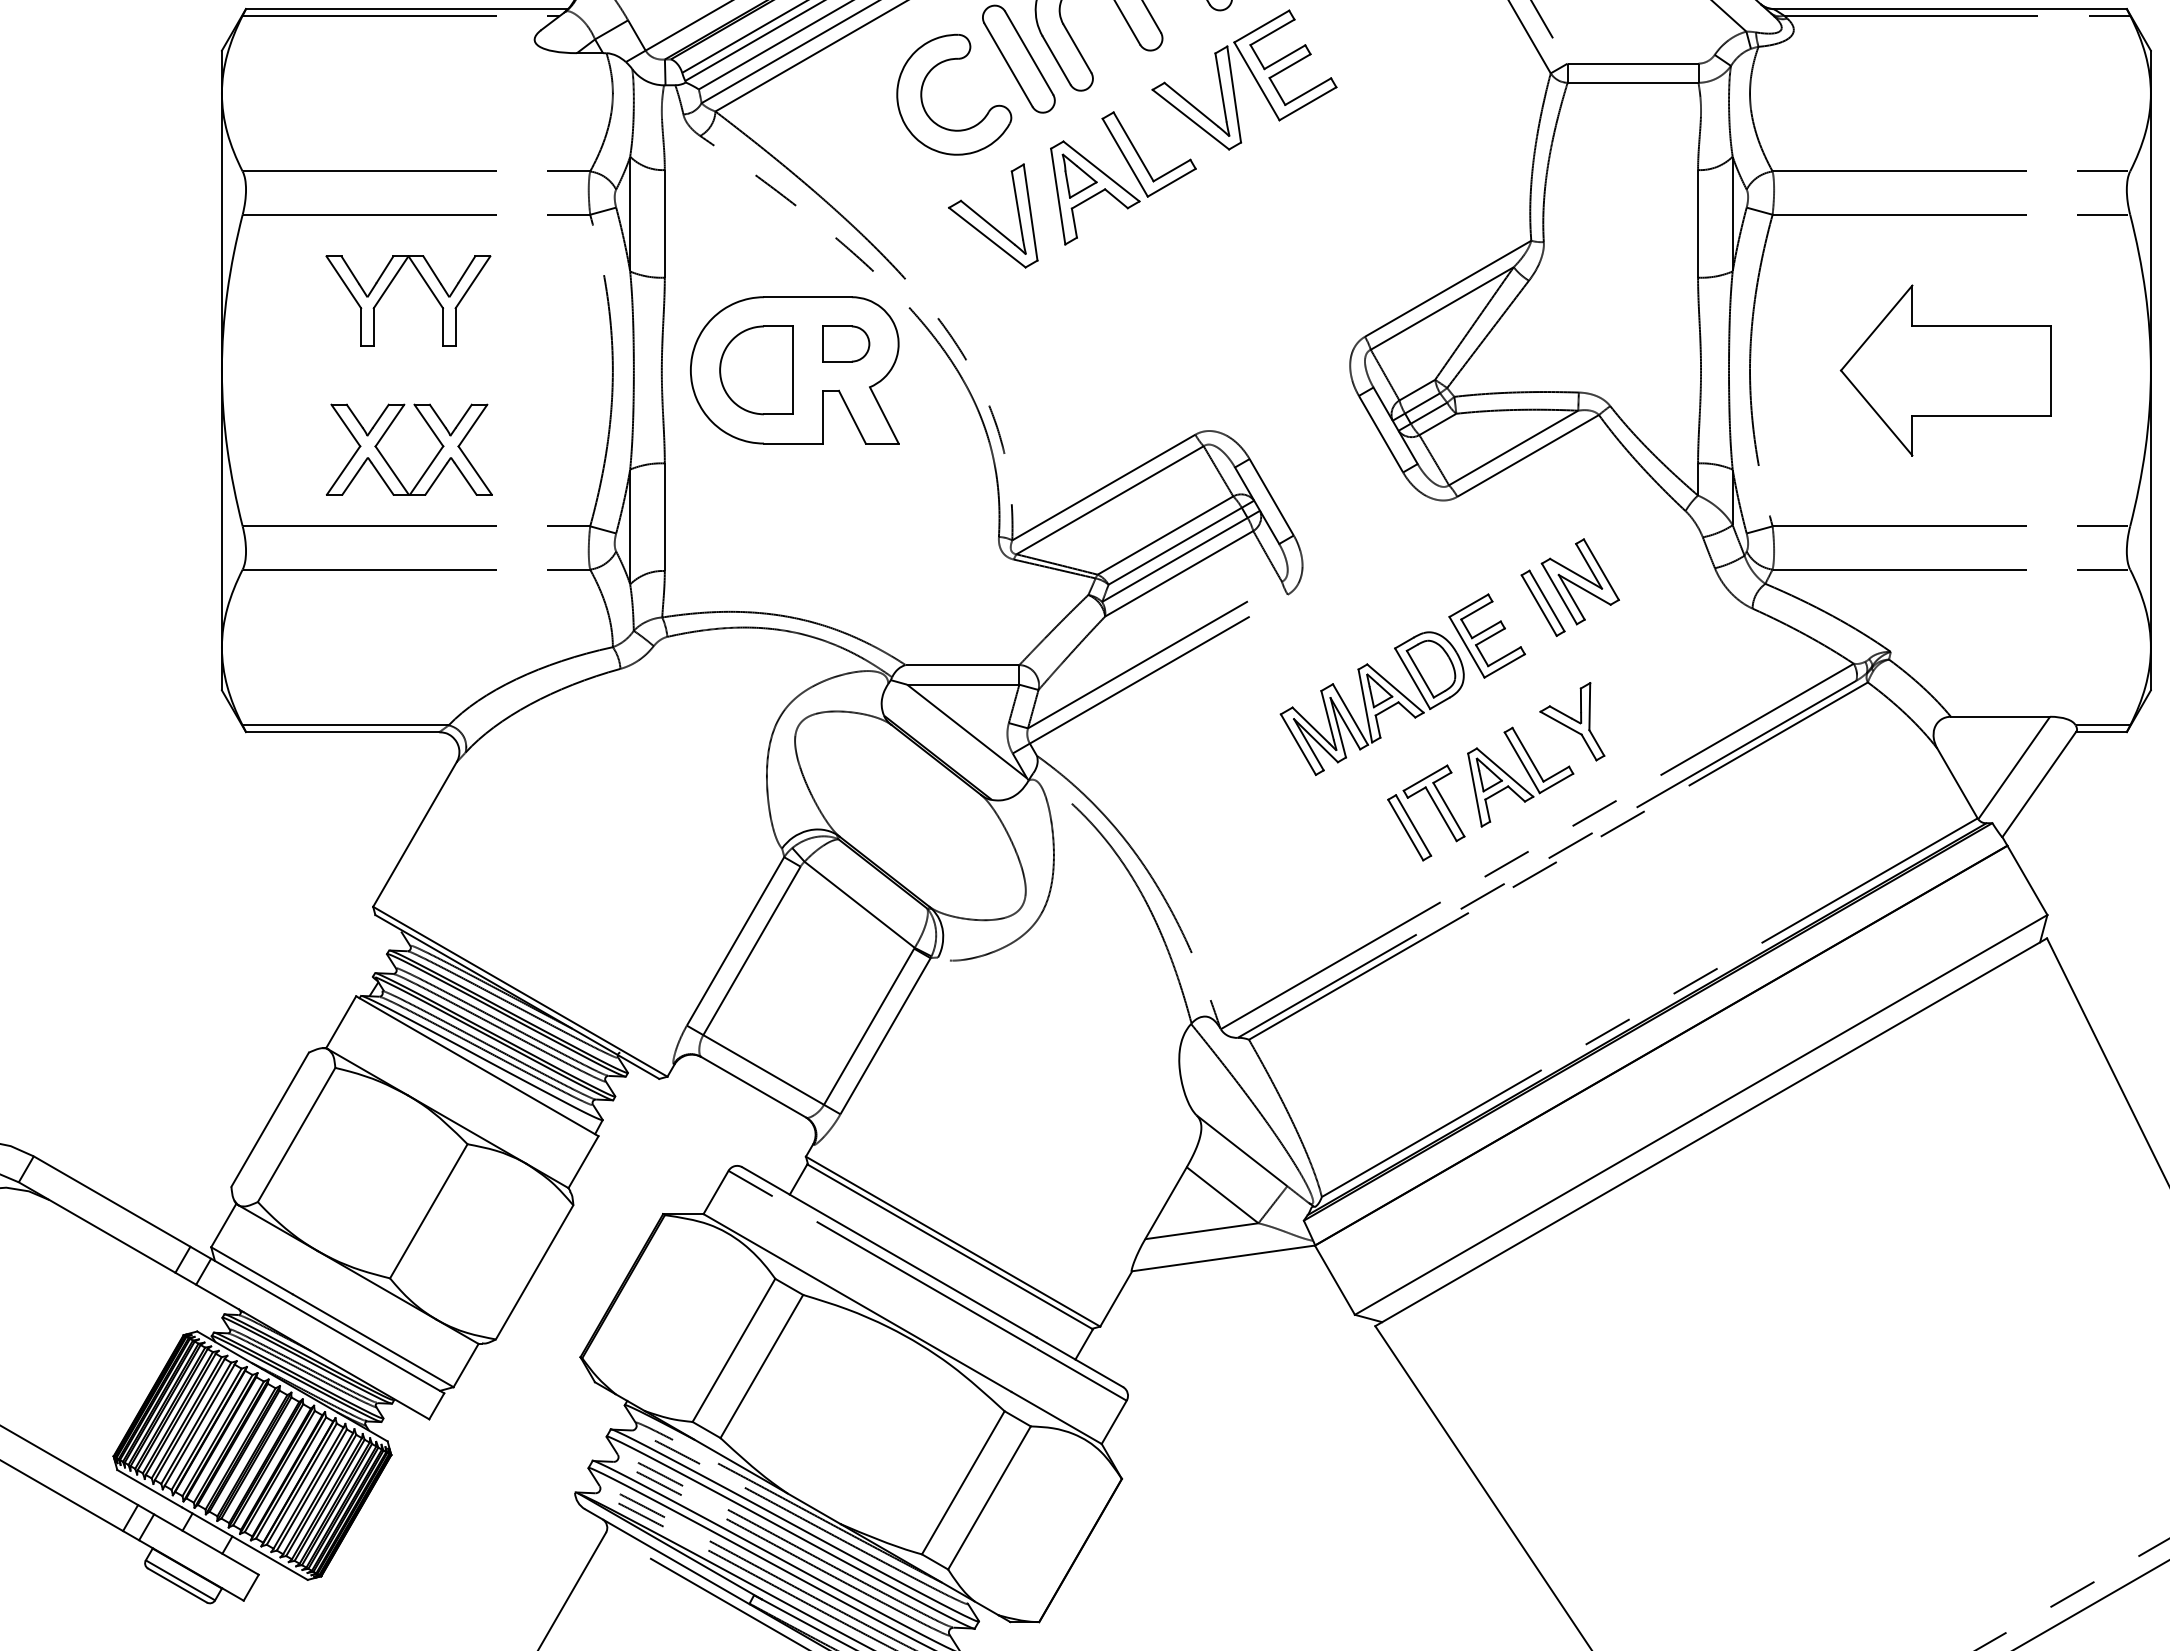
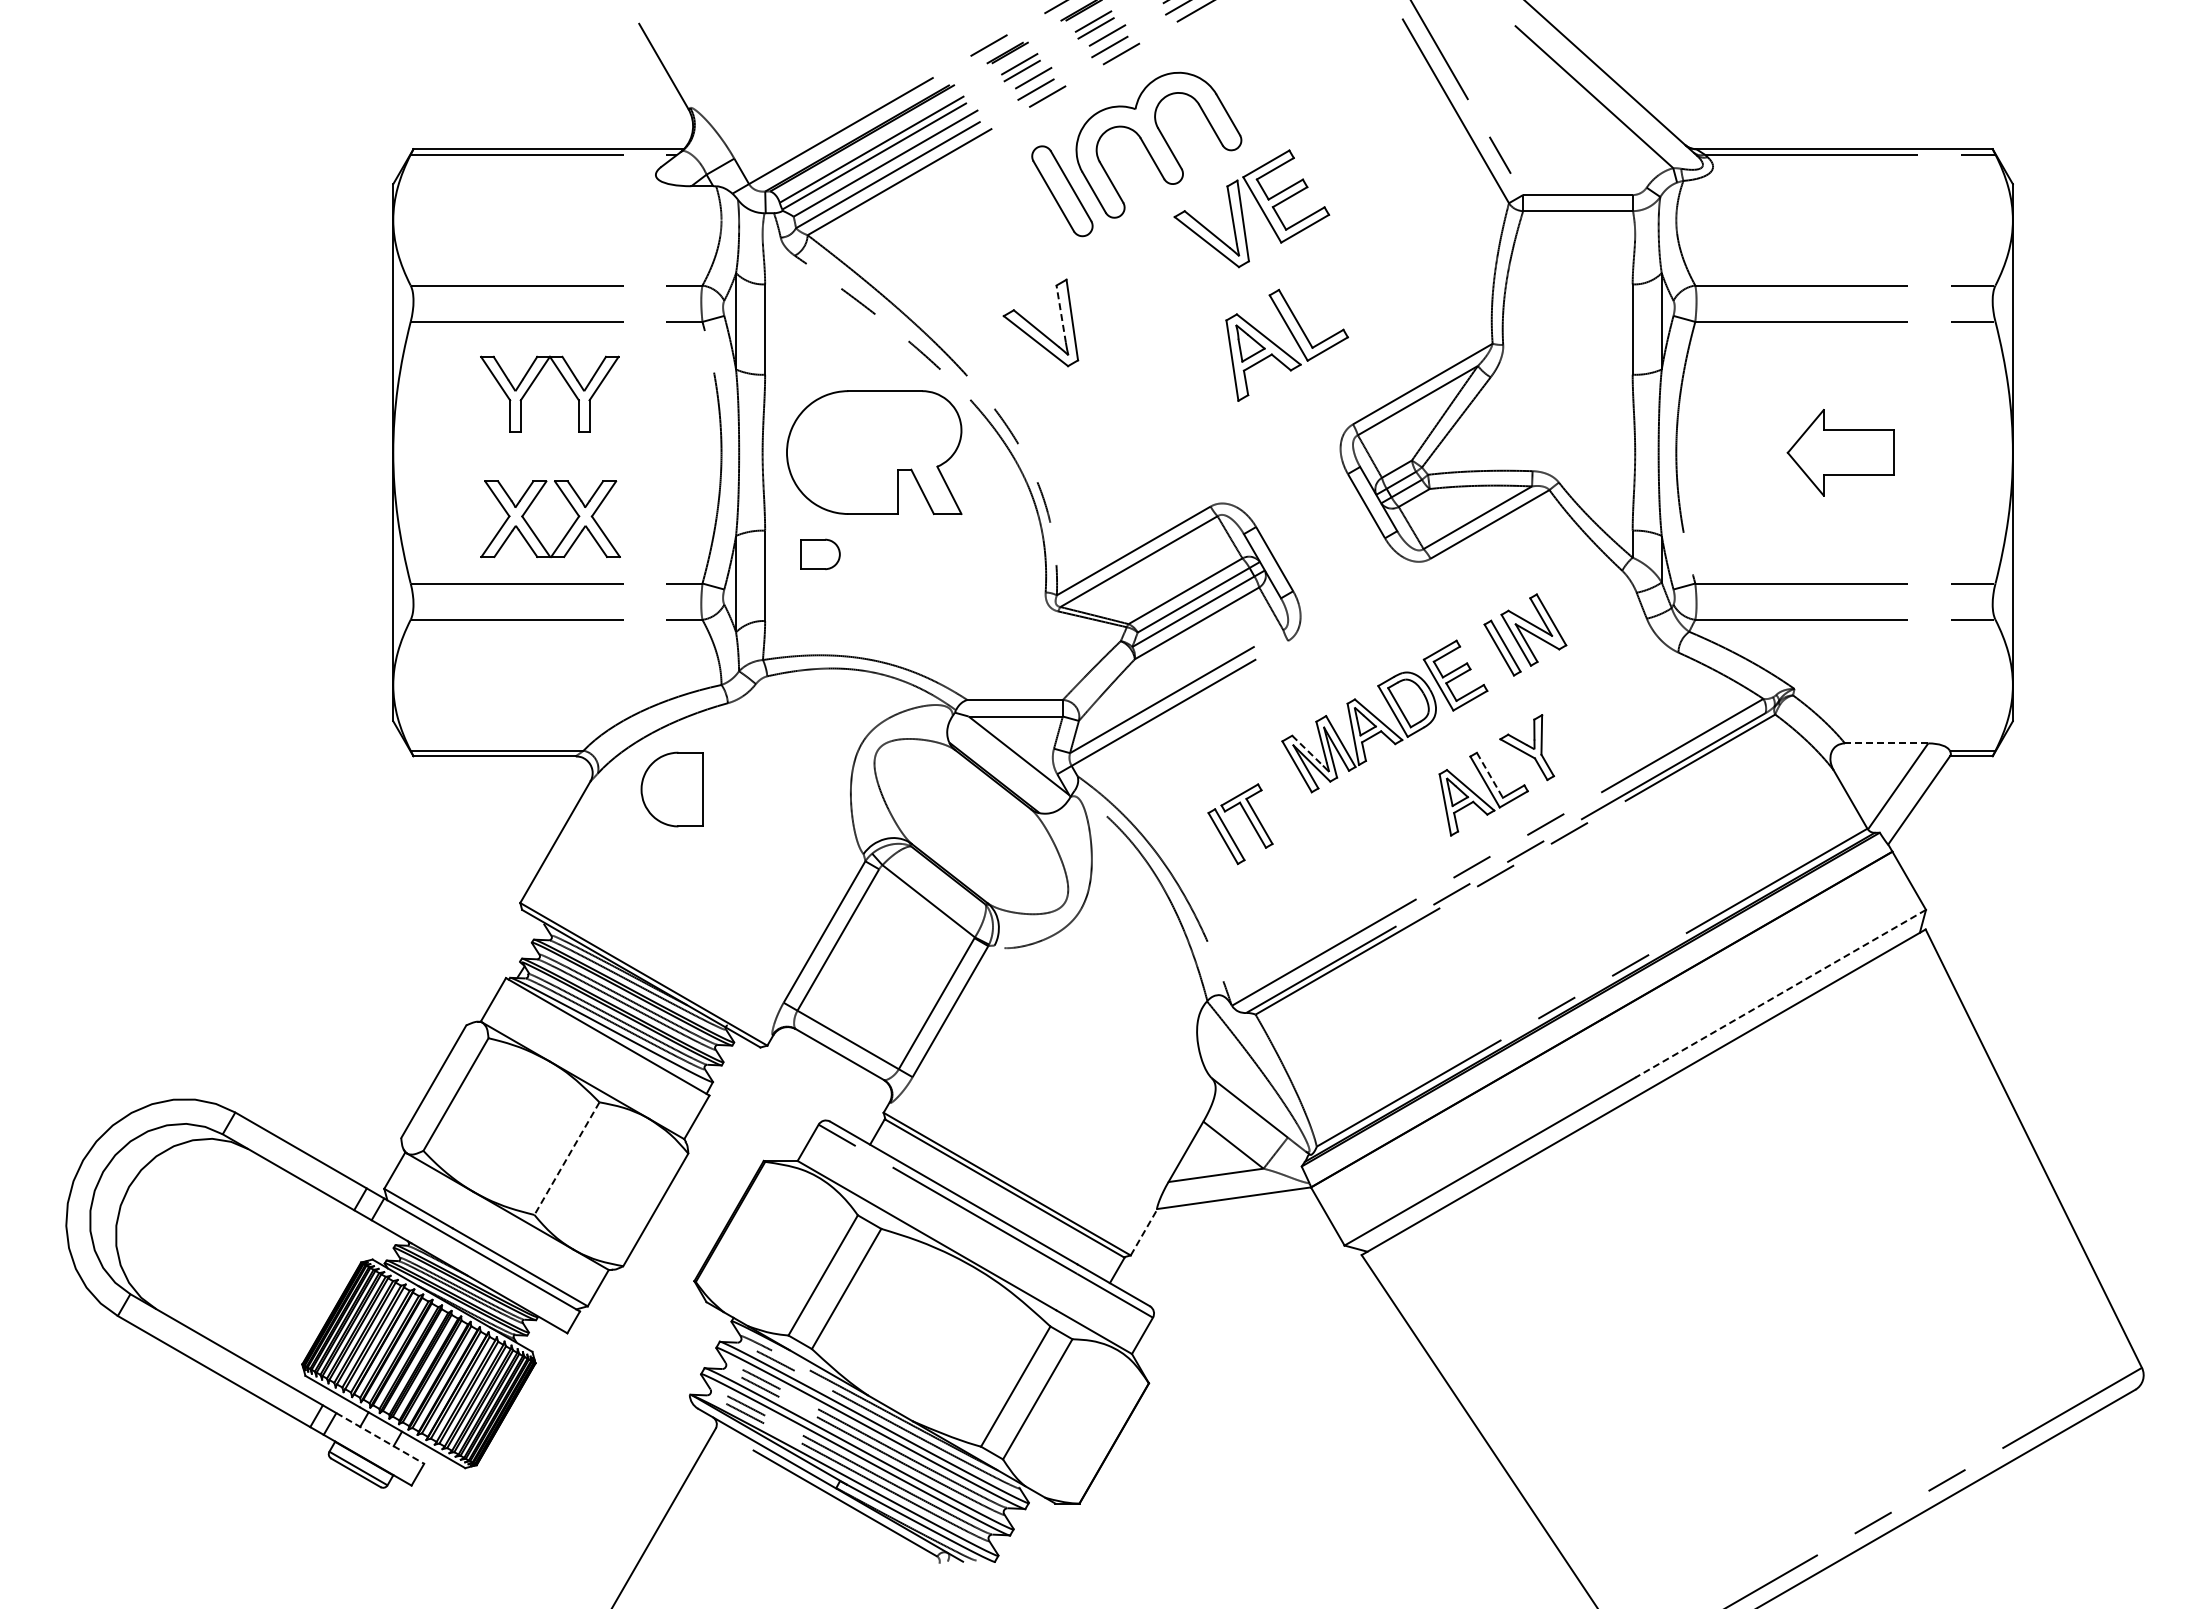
part: (926, 109) -> (984, 233), removed
part: (1122, 177) -> (1286, 344), moved
line: (1017, 205) -> (1061, 314), solid -> dashed
part: (846, 344) -> (820, 554), moved
part: (755, 370) -> (671, 789), moved
part: (1945, 370) -> (1840, 452), size x0.6
line: (2000, 716) -> (1886, 743), solid -> dashed
line: (1310, 726) -> (1307, 751), solid -> dashed
line: (1527, 754) -> (1489, 775), solid -> dashed
part: (1435, 807) -> (1248, 819), moved
line: (1874, 1014) -> (1780, 993), solid -> dashed
line: (428, 1212) -> (566, 1159), solid -> dashed
line: (1116, 1299) -> (1144, 1232), solid -> dashed
line: (206, 1544) -> (380, 1438), solid -> dashed

